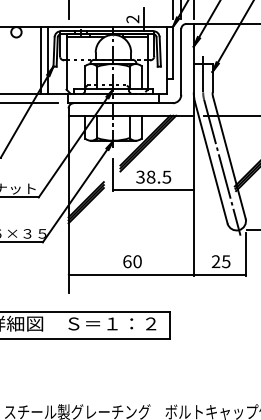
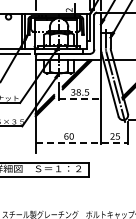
line: (154, 190) -> (80, 99), solid -> dashed
line: (158, 275) -> (82, 143), solid -> dashed

